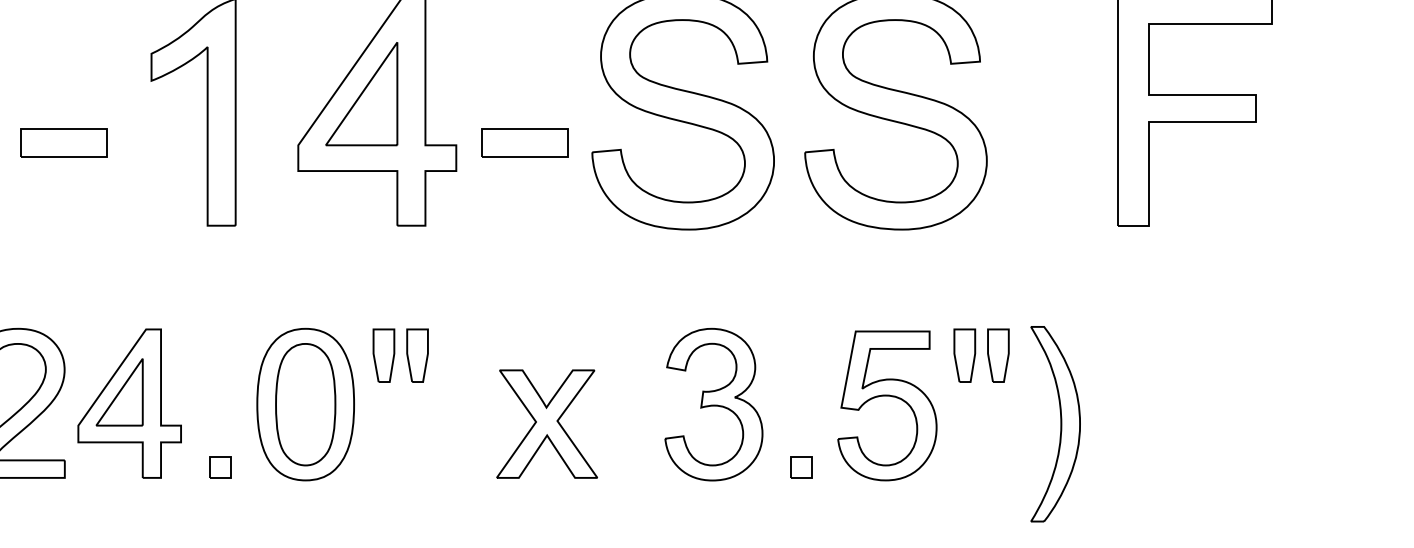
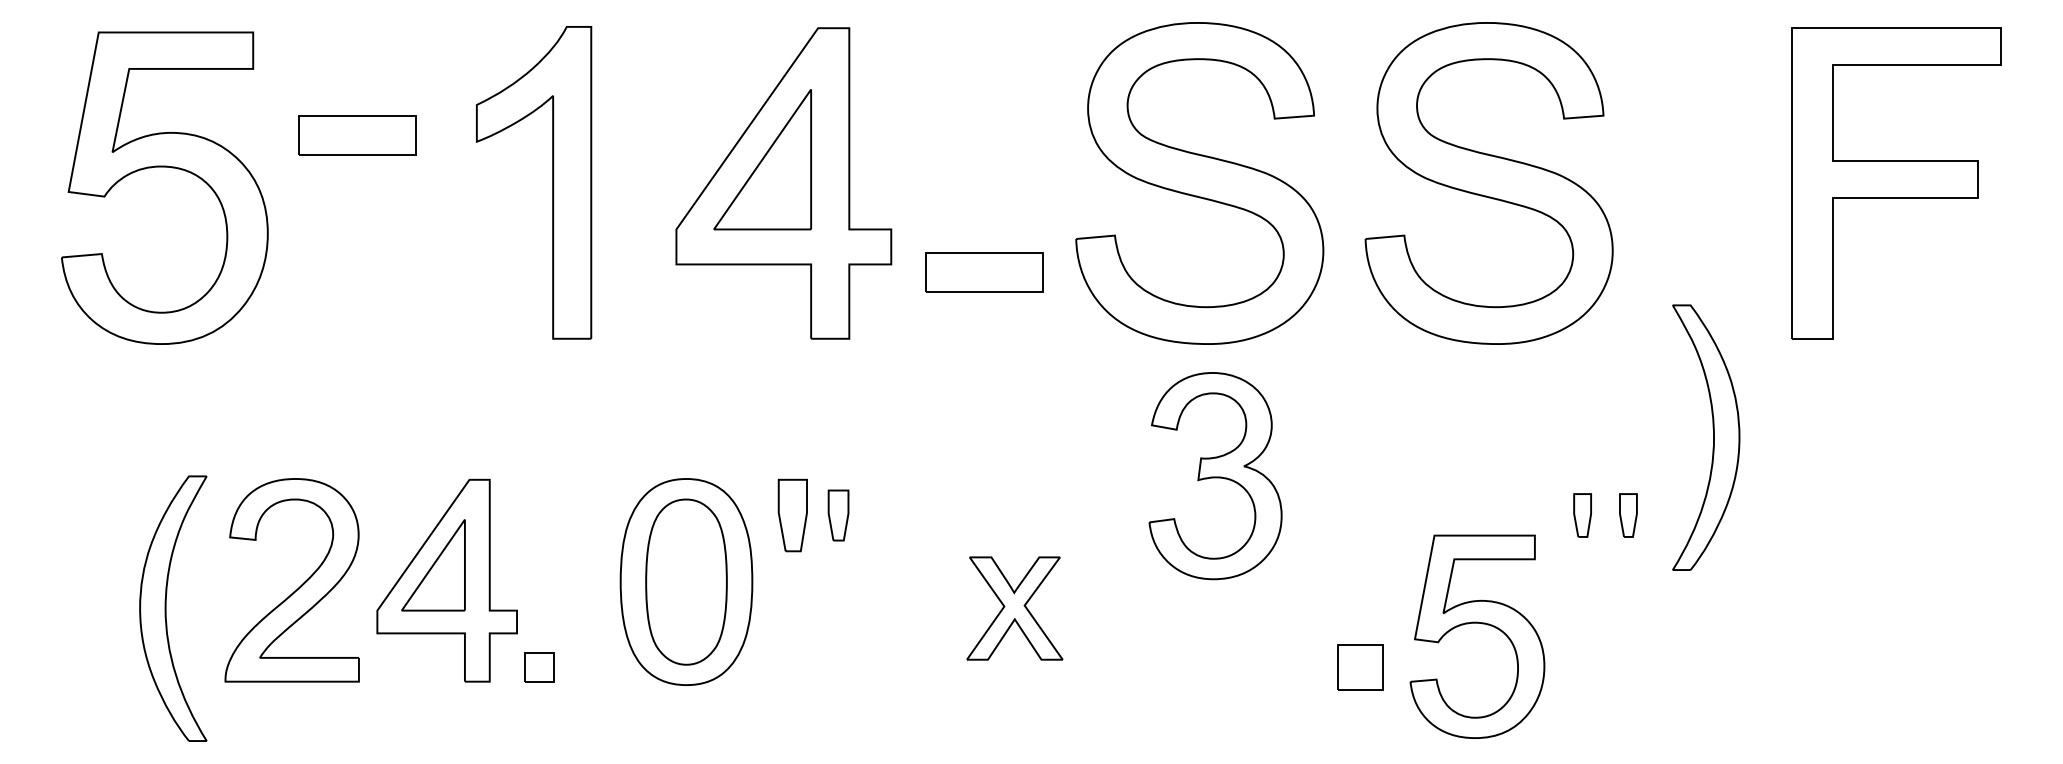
part: (63, 143) -> (357, 135), moved
part: (524, 143) -> (984, 272), moved
part: (417, 355) -> (838, 515), size x0.7
part: (964, 355) -> (1582, 515), size x0.6
part: (998, 355) -> (1628, 515), size x0.6
part: (887, 396) -> (1477, 623), moved
part: (713, 404) -> (1215, 476), moved
part: (546, 424) -> (1014, 608), size x0.7
part: (1060, 424) -> (1713, 437), moved
part: (220, 467) -> (539, 667), moved
part: (800, 467) -> (1359, 667), size x1.6

